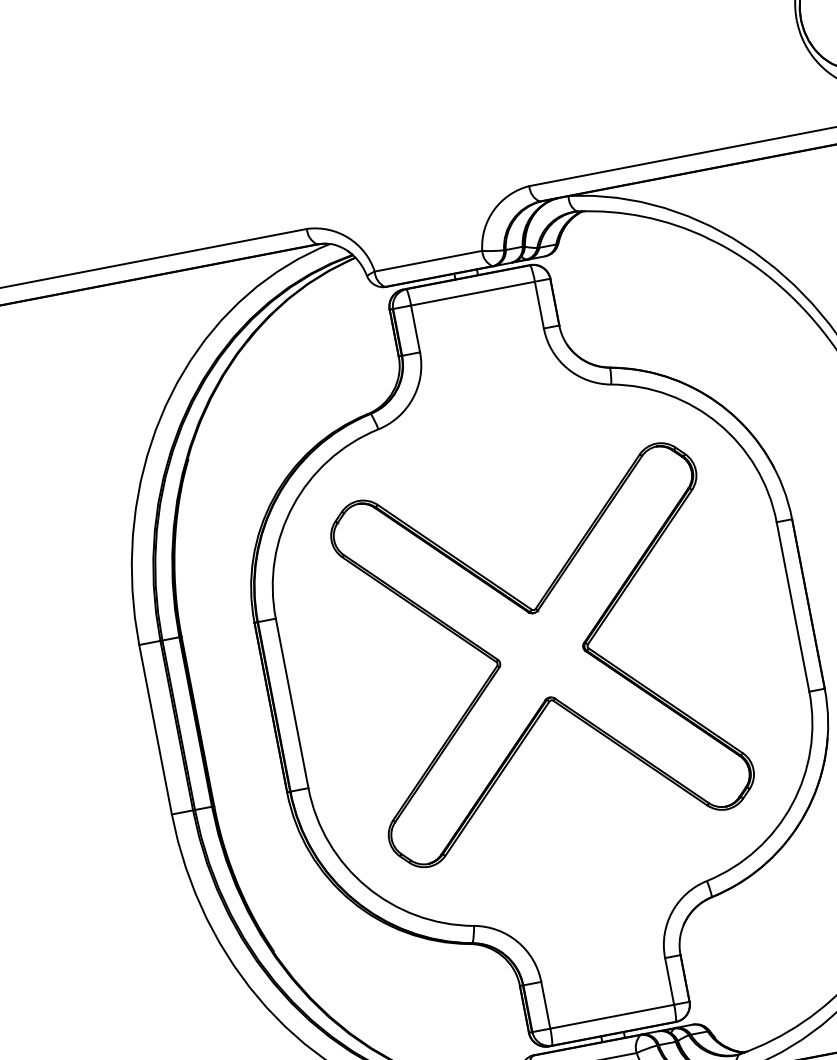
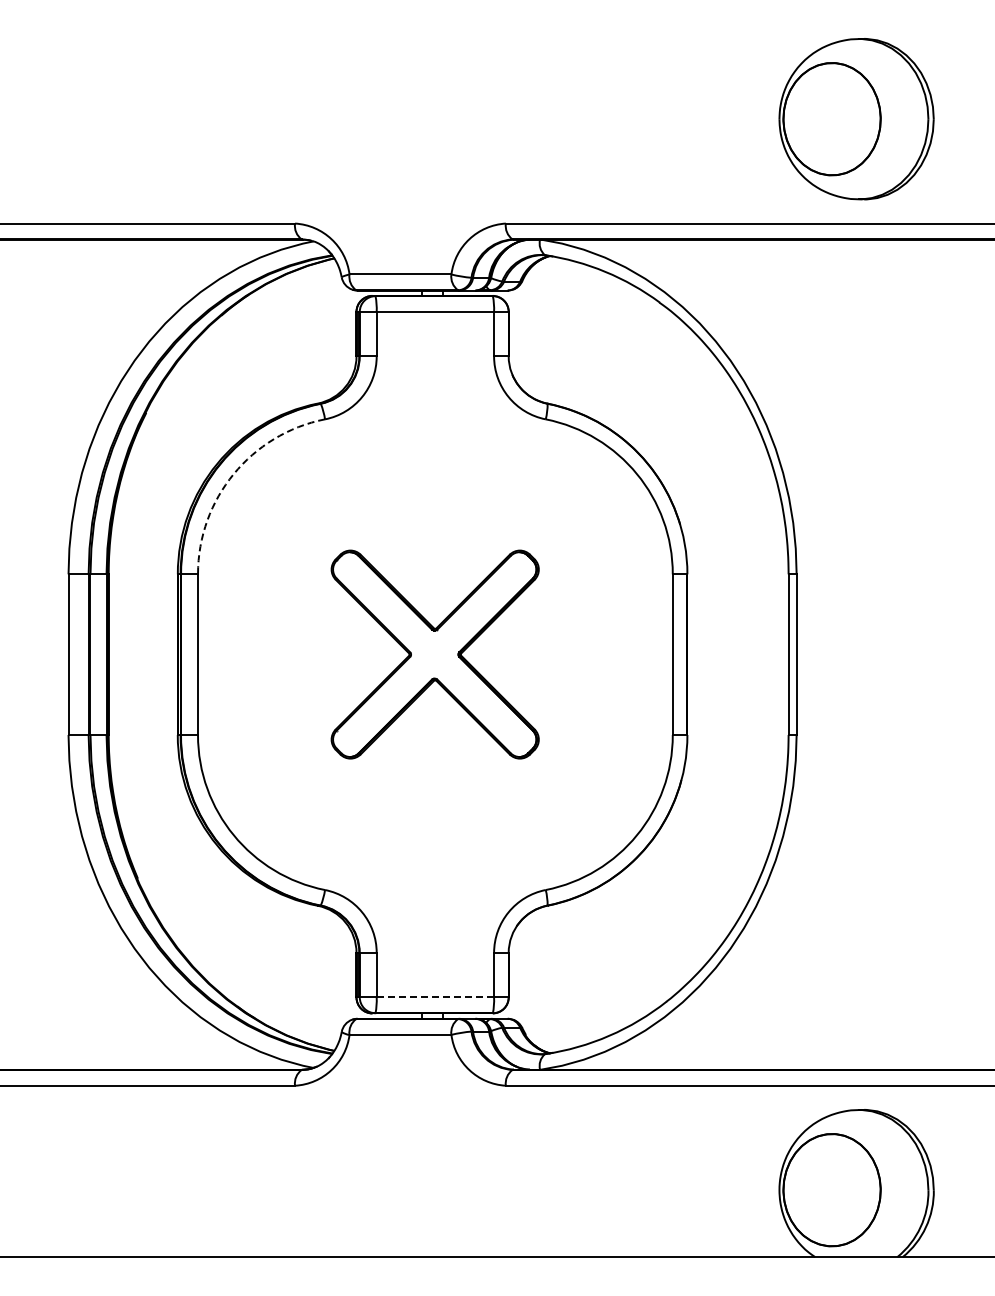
arc: (292, 506) -> (233, 474), solid -> dashed
part: (541, 655) -> (434, 654), size x0.6
line: (612, 1016) -> (435, 997), solid -> dashed

